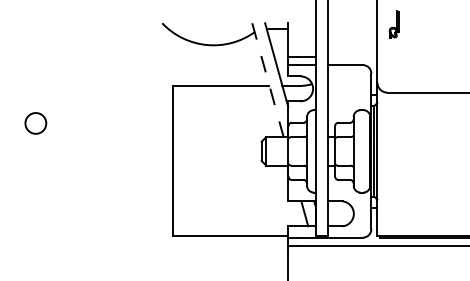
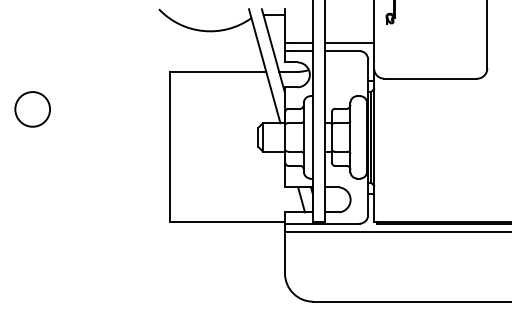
line: (352, 56) -> (349, 42), added
line: (267, 80) -> (264, 66), dashed -> solid
circle: (35, 123) -> (32, 109), size x1.67

